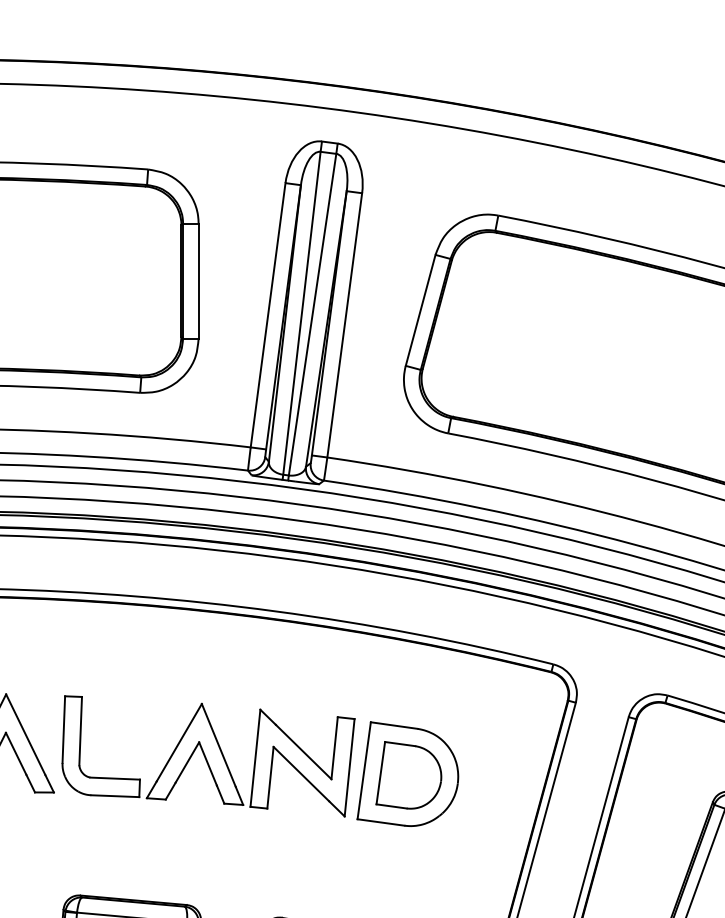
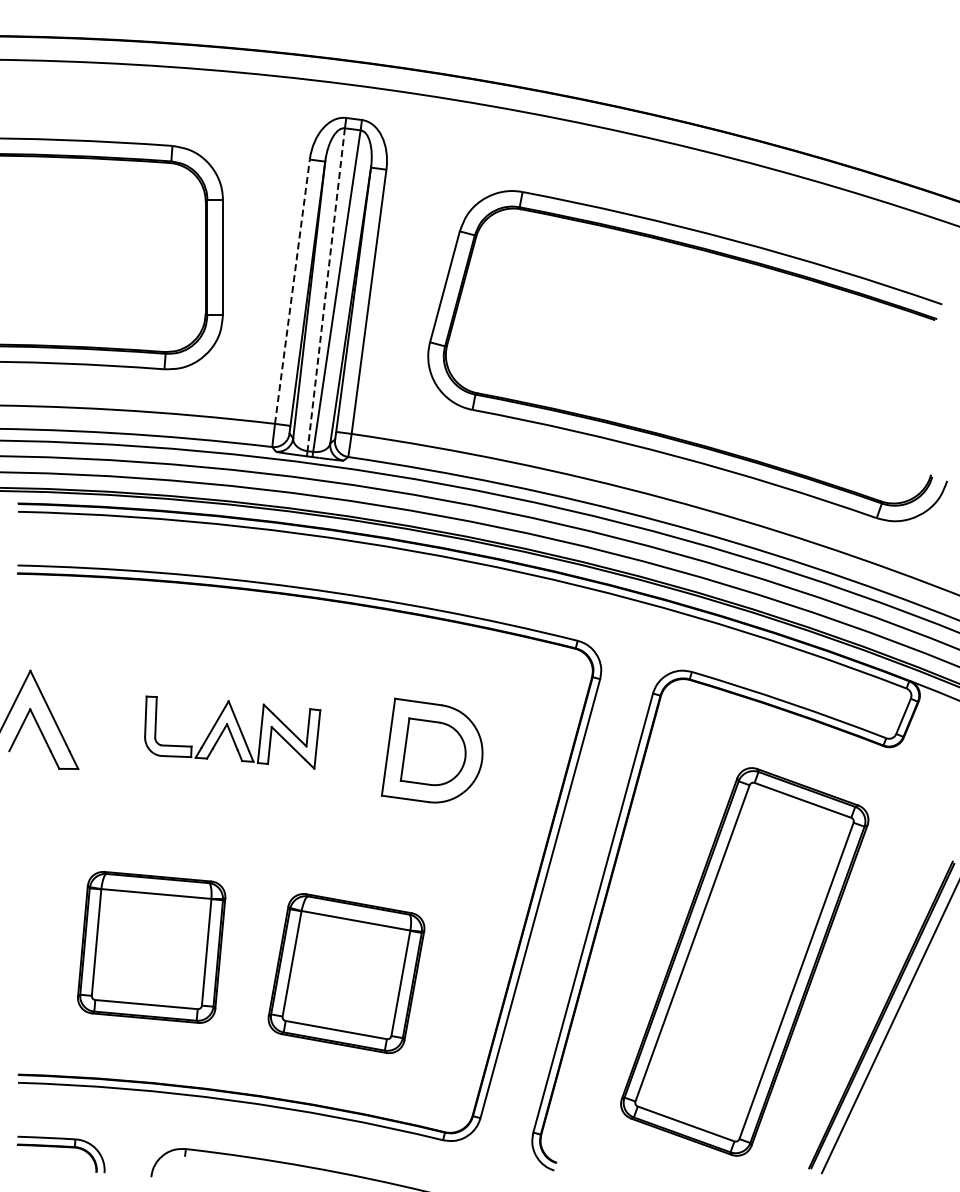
line: (302, 313) -> (326, 289), solid -> dashed
line: (268, 315) -> (292, 291), solid -> dashed
part: (208, 756) -> (232, 732), size x0.6

